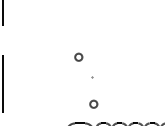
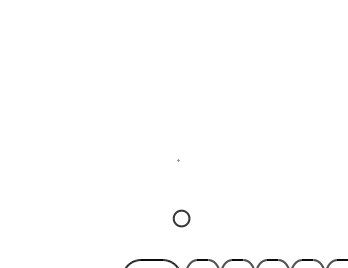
circle: (78, 56) -> (148, 115), removed

